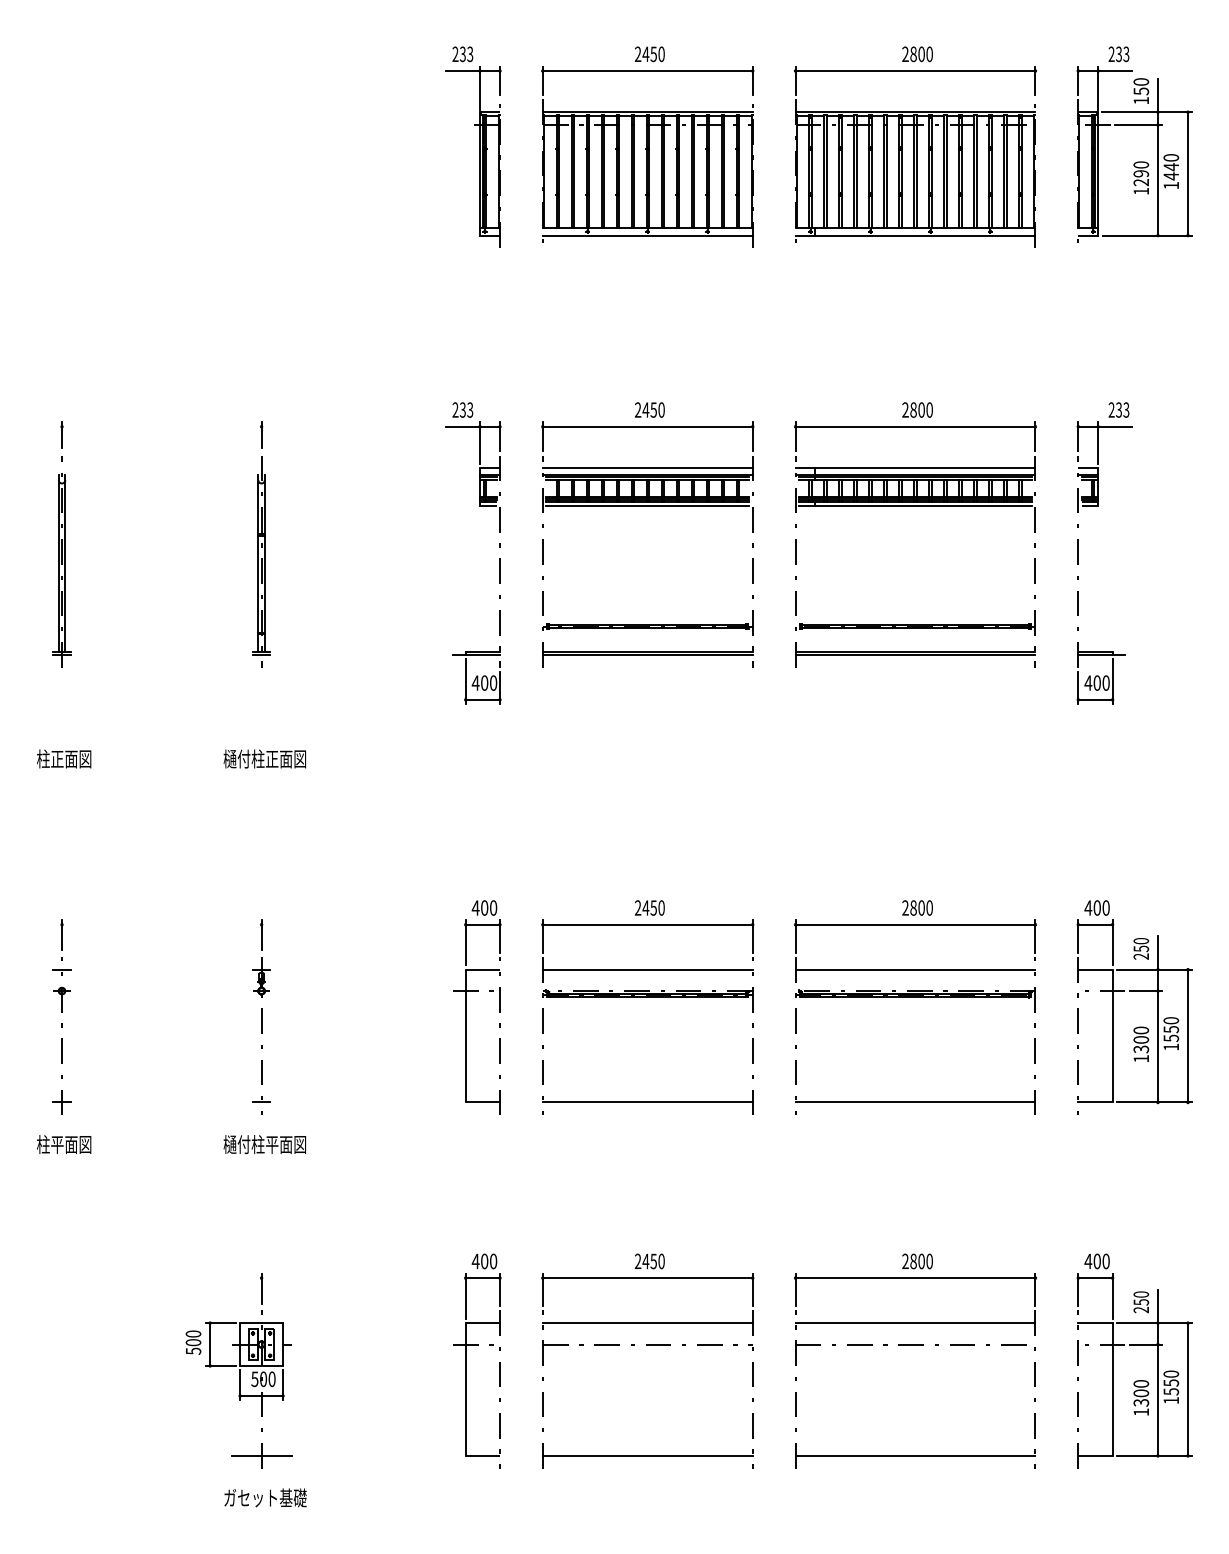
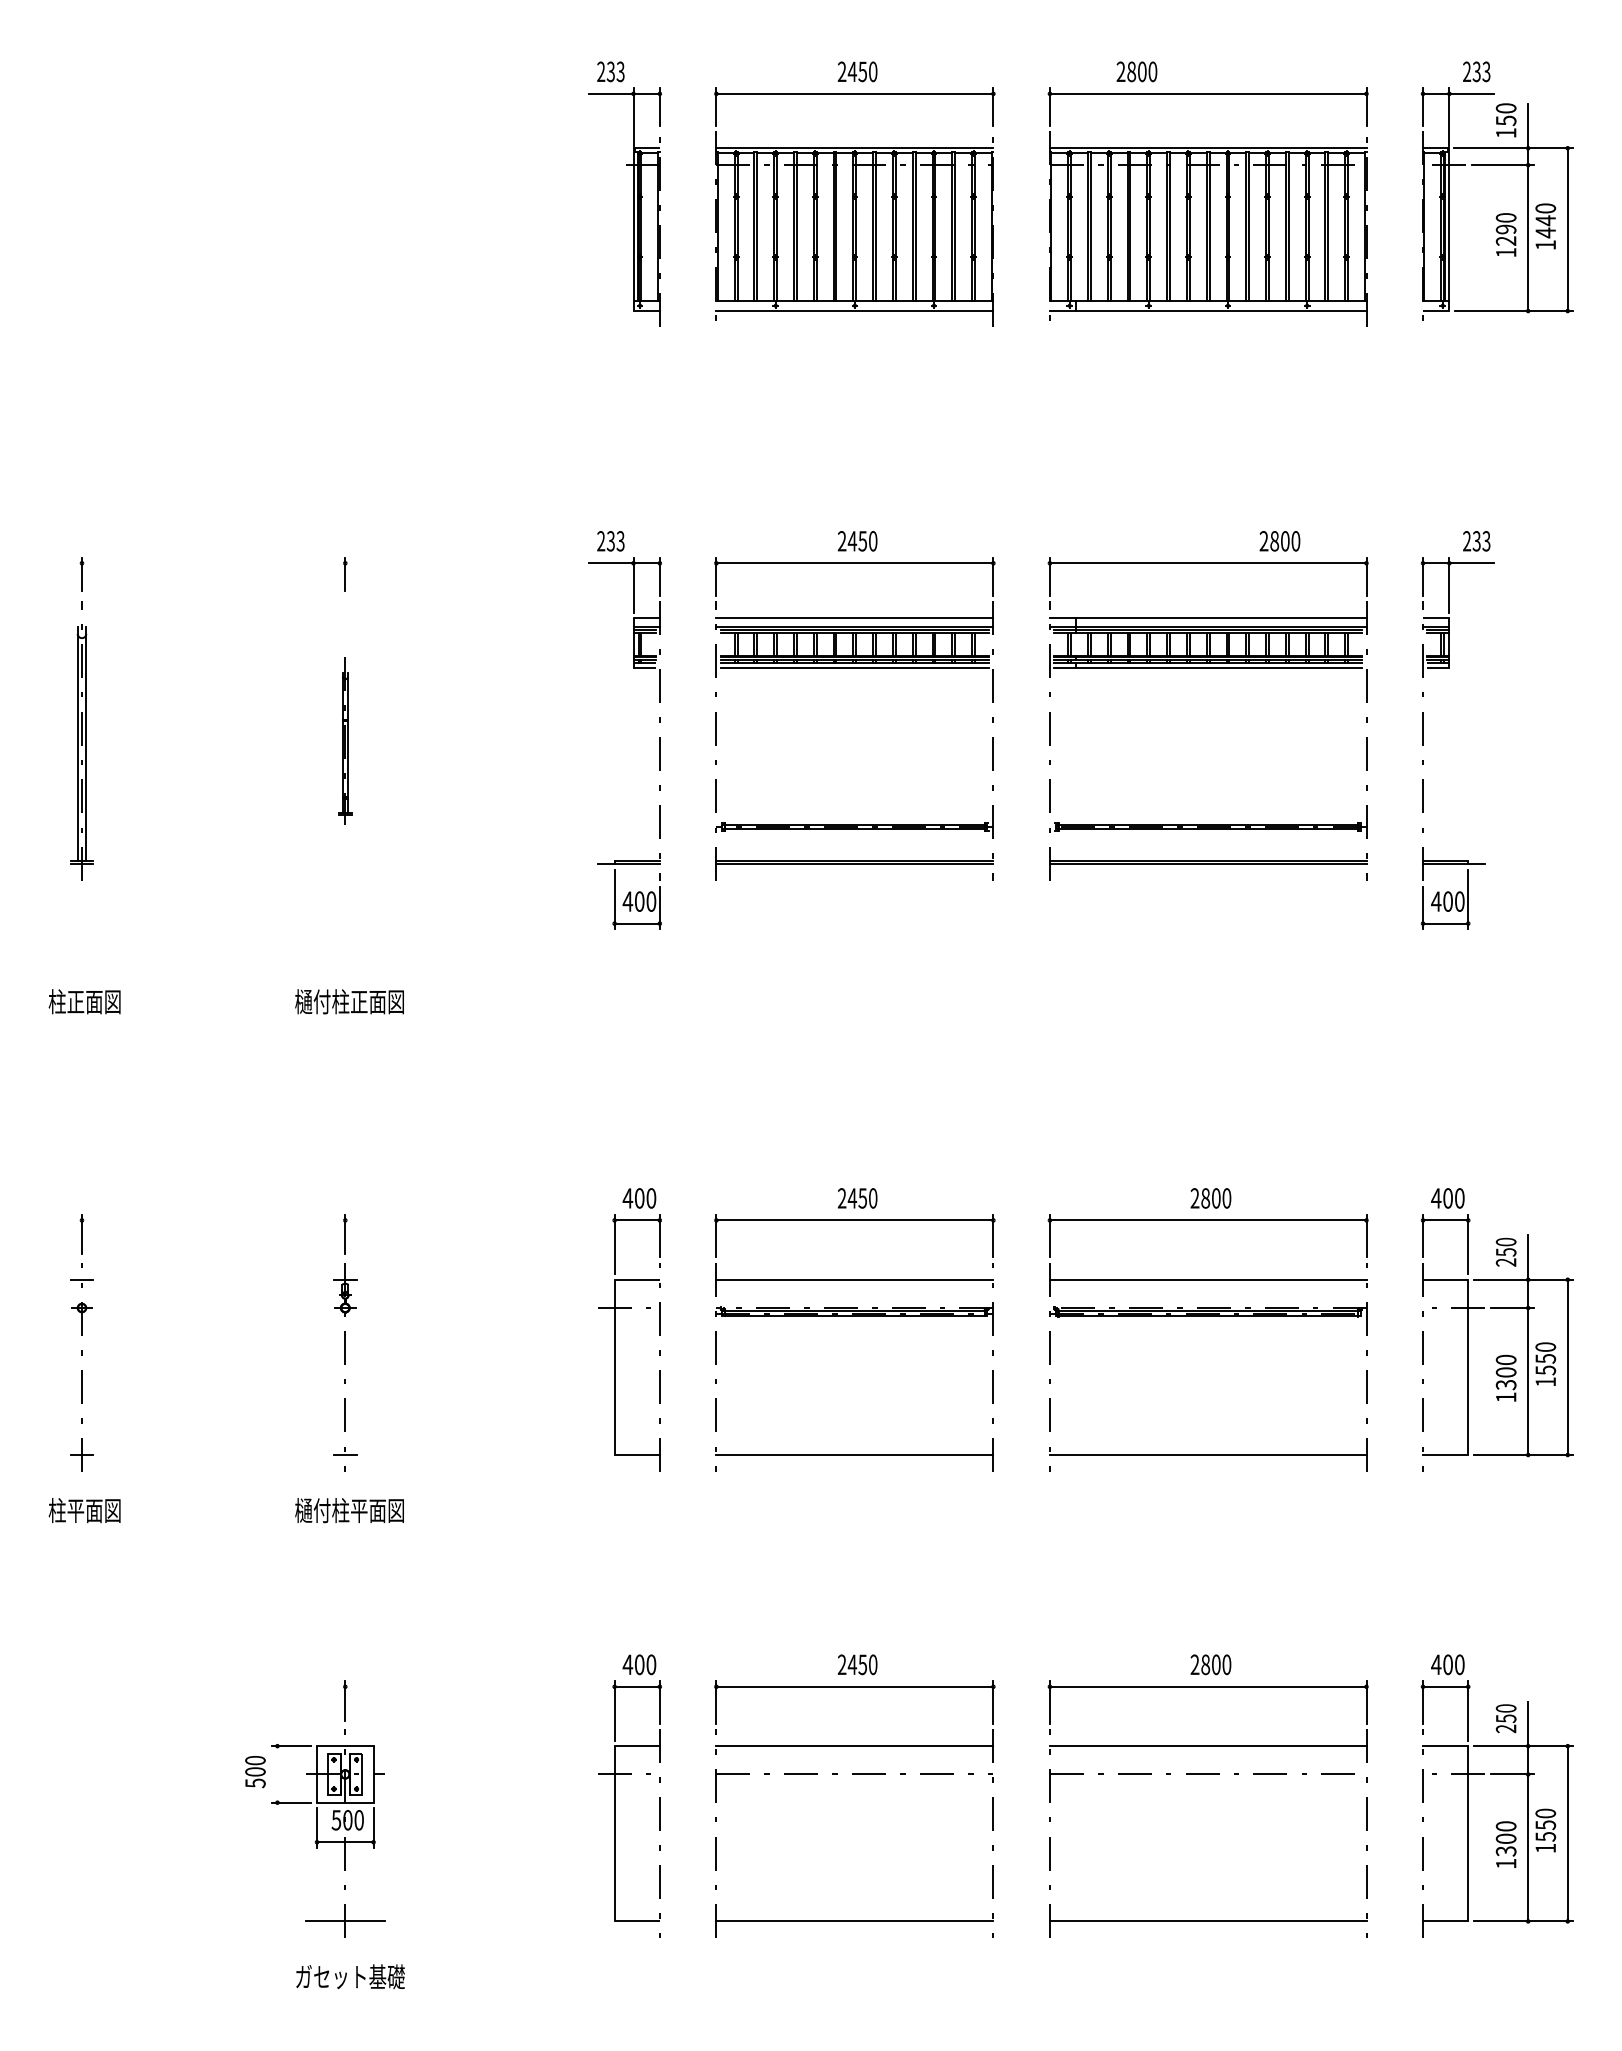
text: (917, 54) -> (1136, 71), moved
text: (917, 410) -> (1279, 541), moved
part: (261, 561) -> (345, 740), size x0.6
line: (210, 1344) -> (277, 1774), removed

